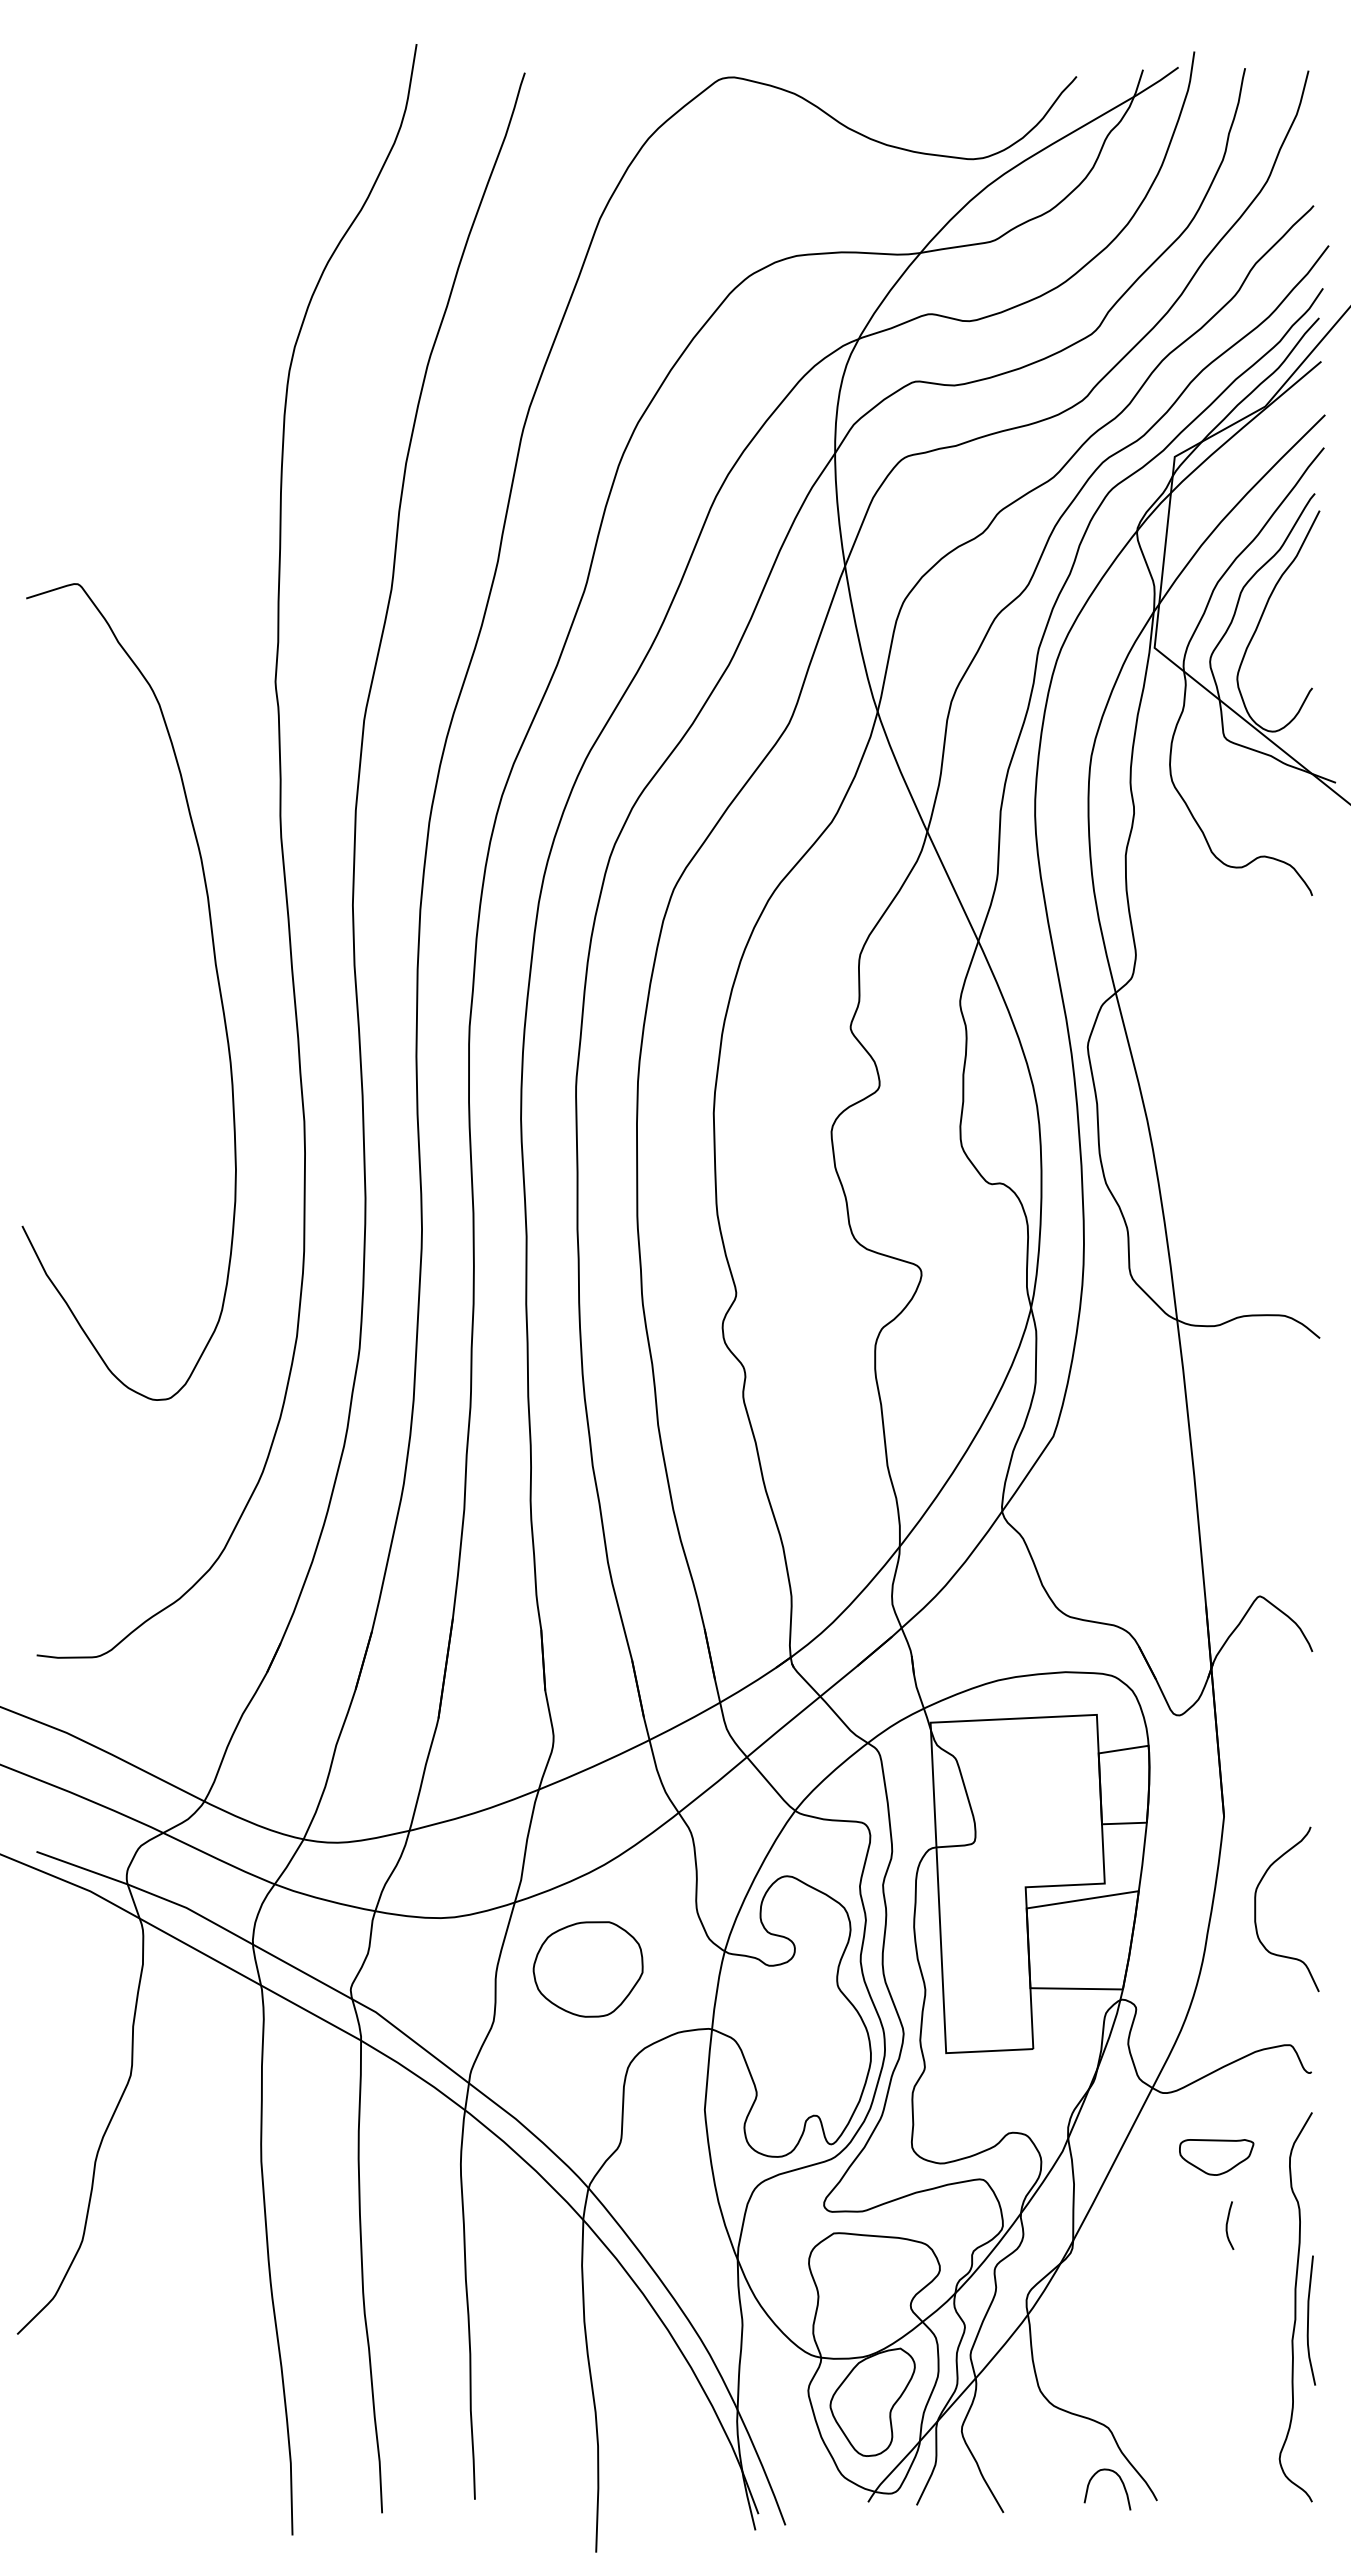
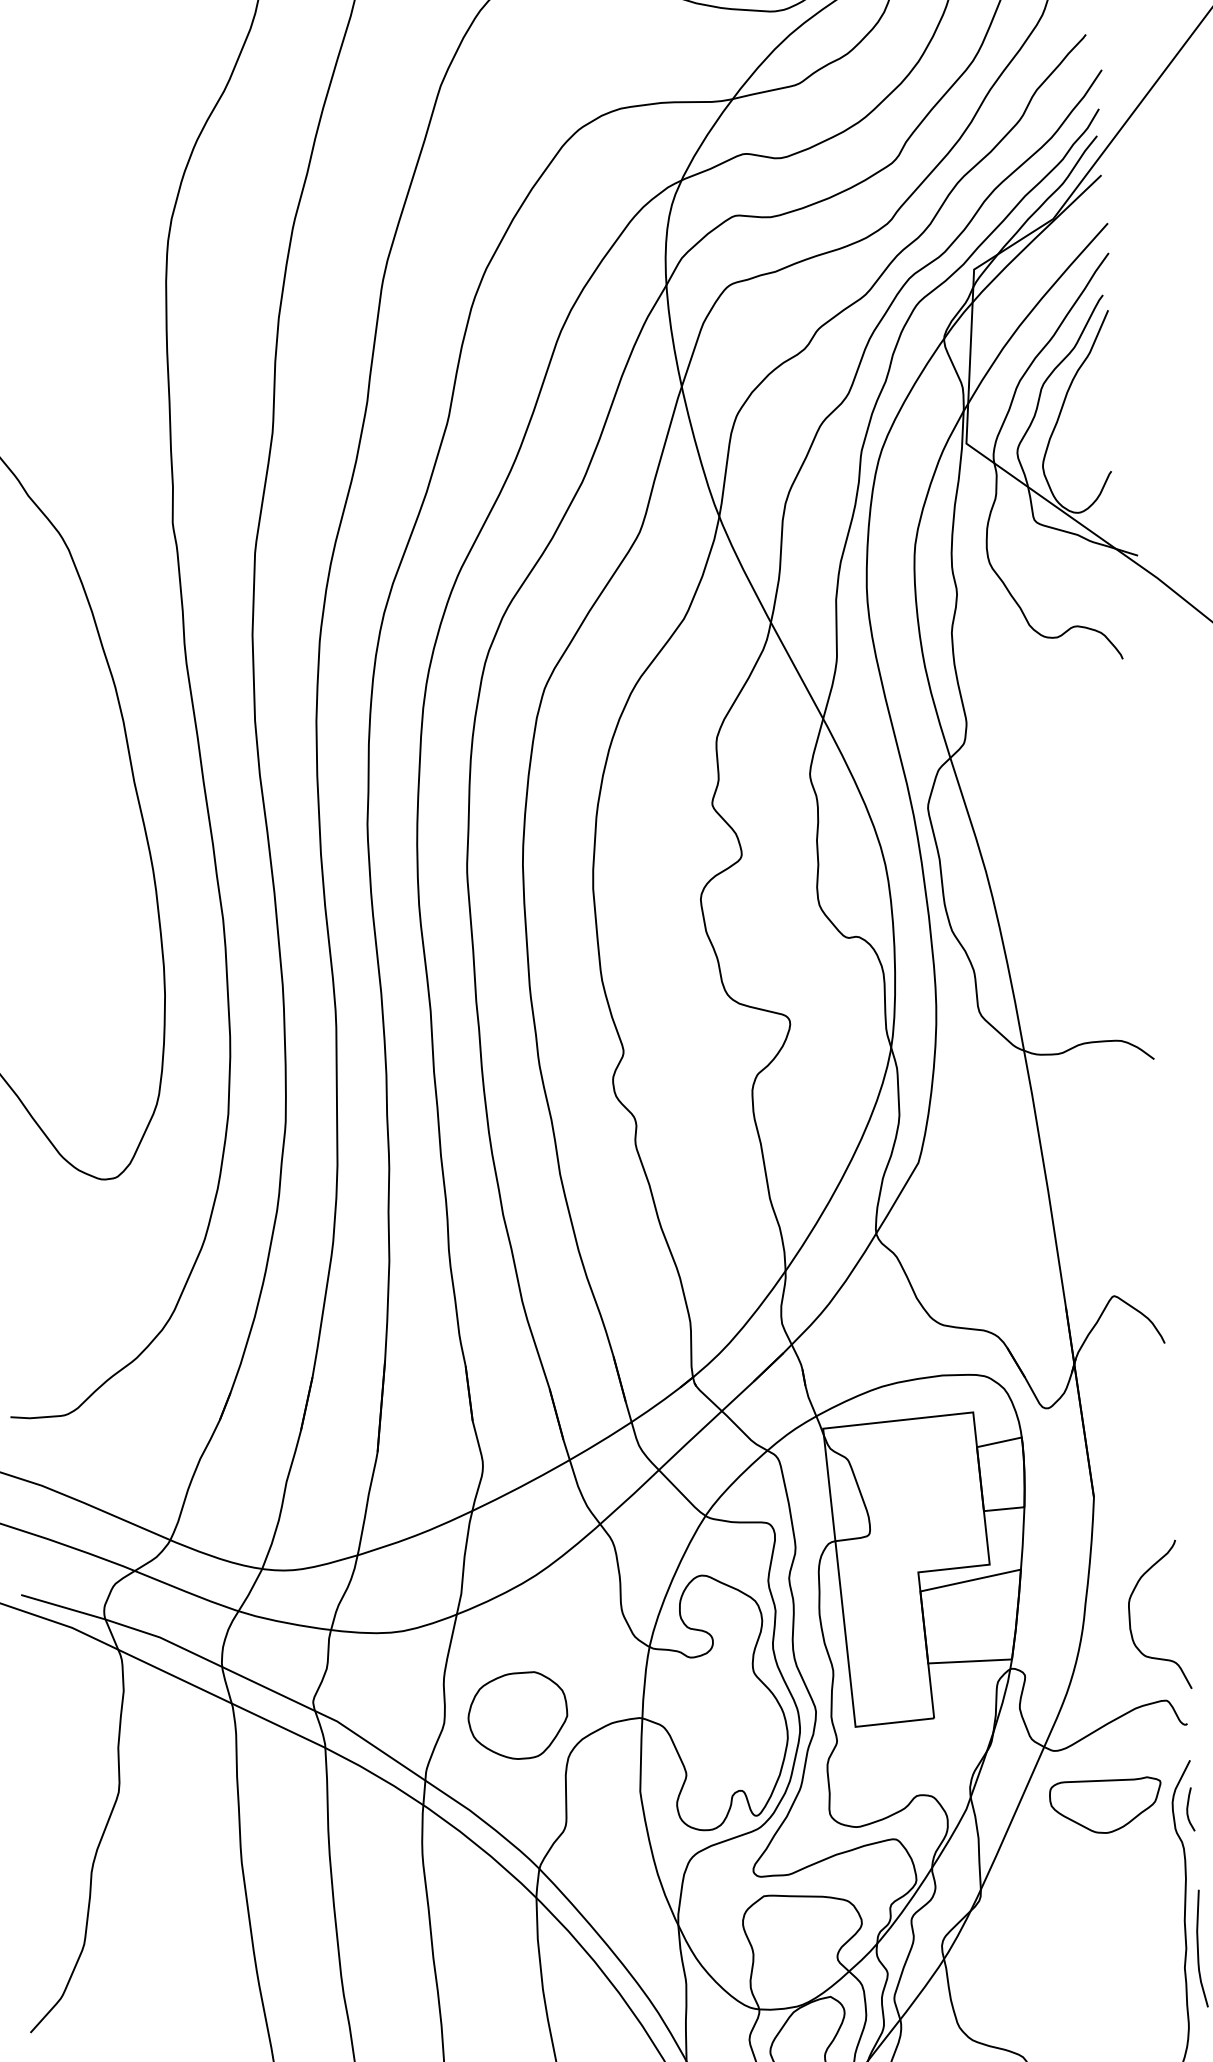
curve: (1256, 1909) -> (1130, 1617), moved
part: (587, 1969) -> (517, 1716), moved
part: (1216, 2157) -> (1105, 1806), size x1.67
curve: (1227, 2225) -> (1187, 1809), moved

